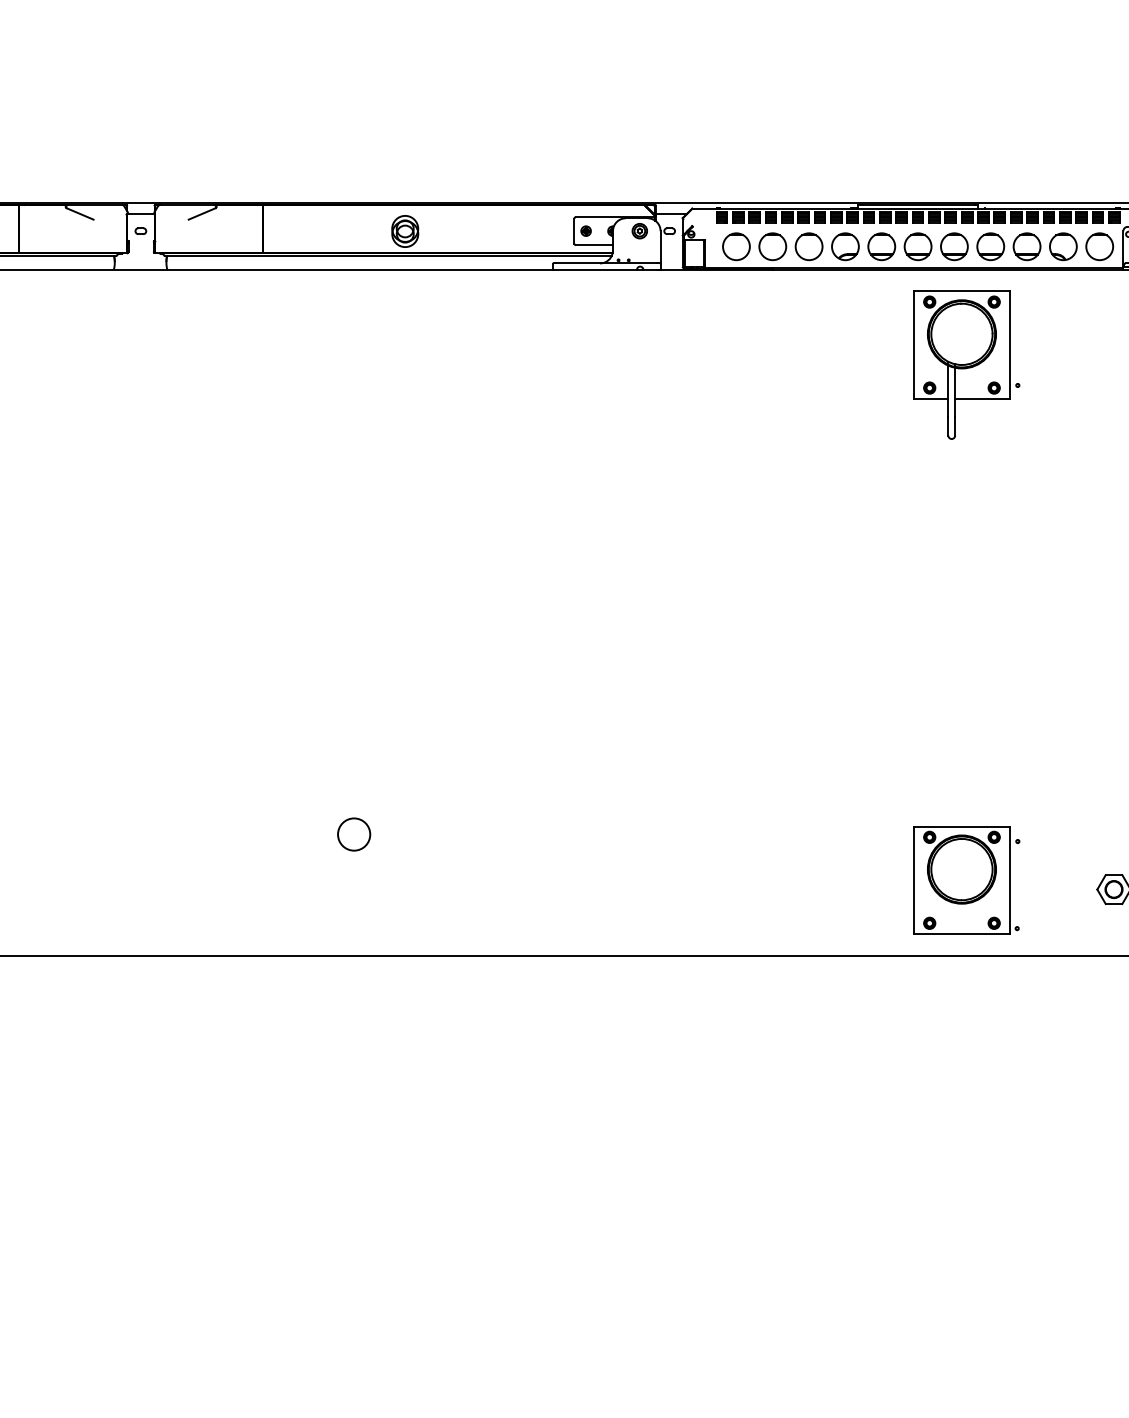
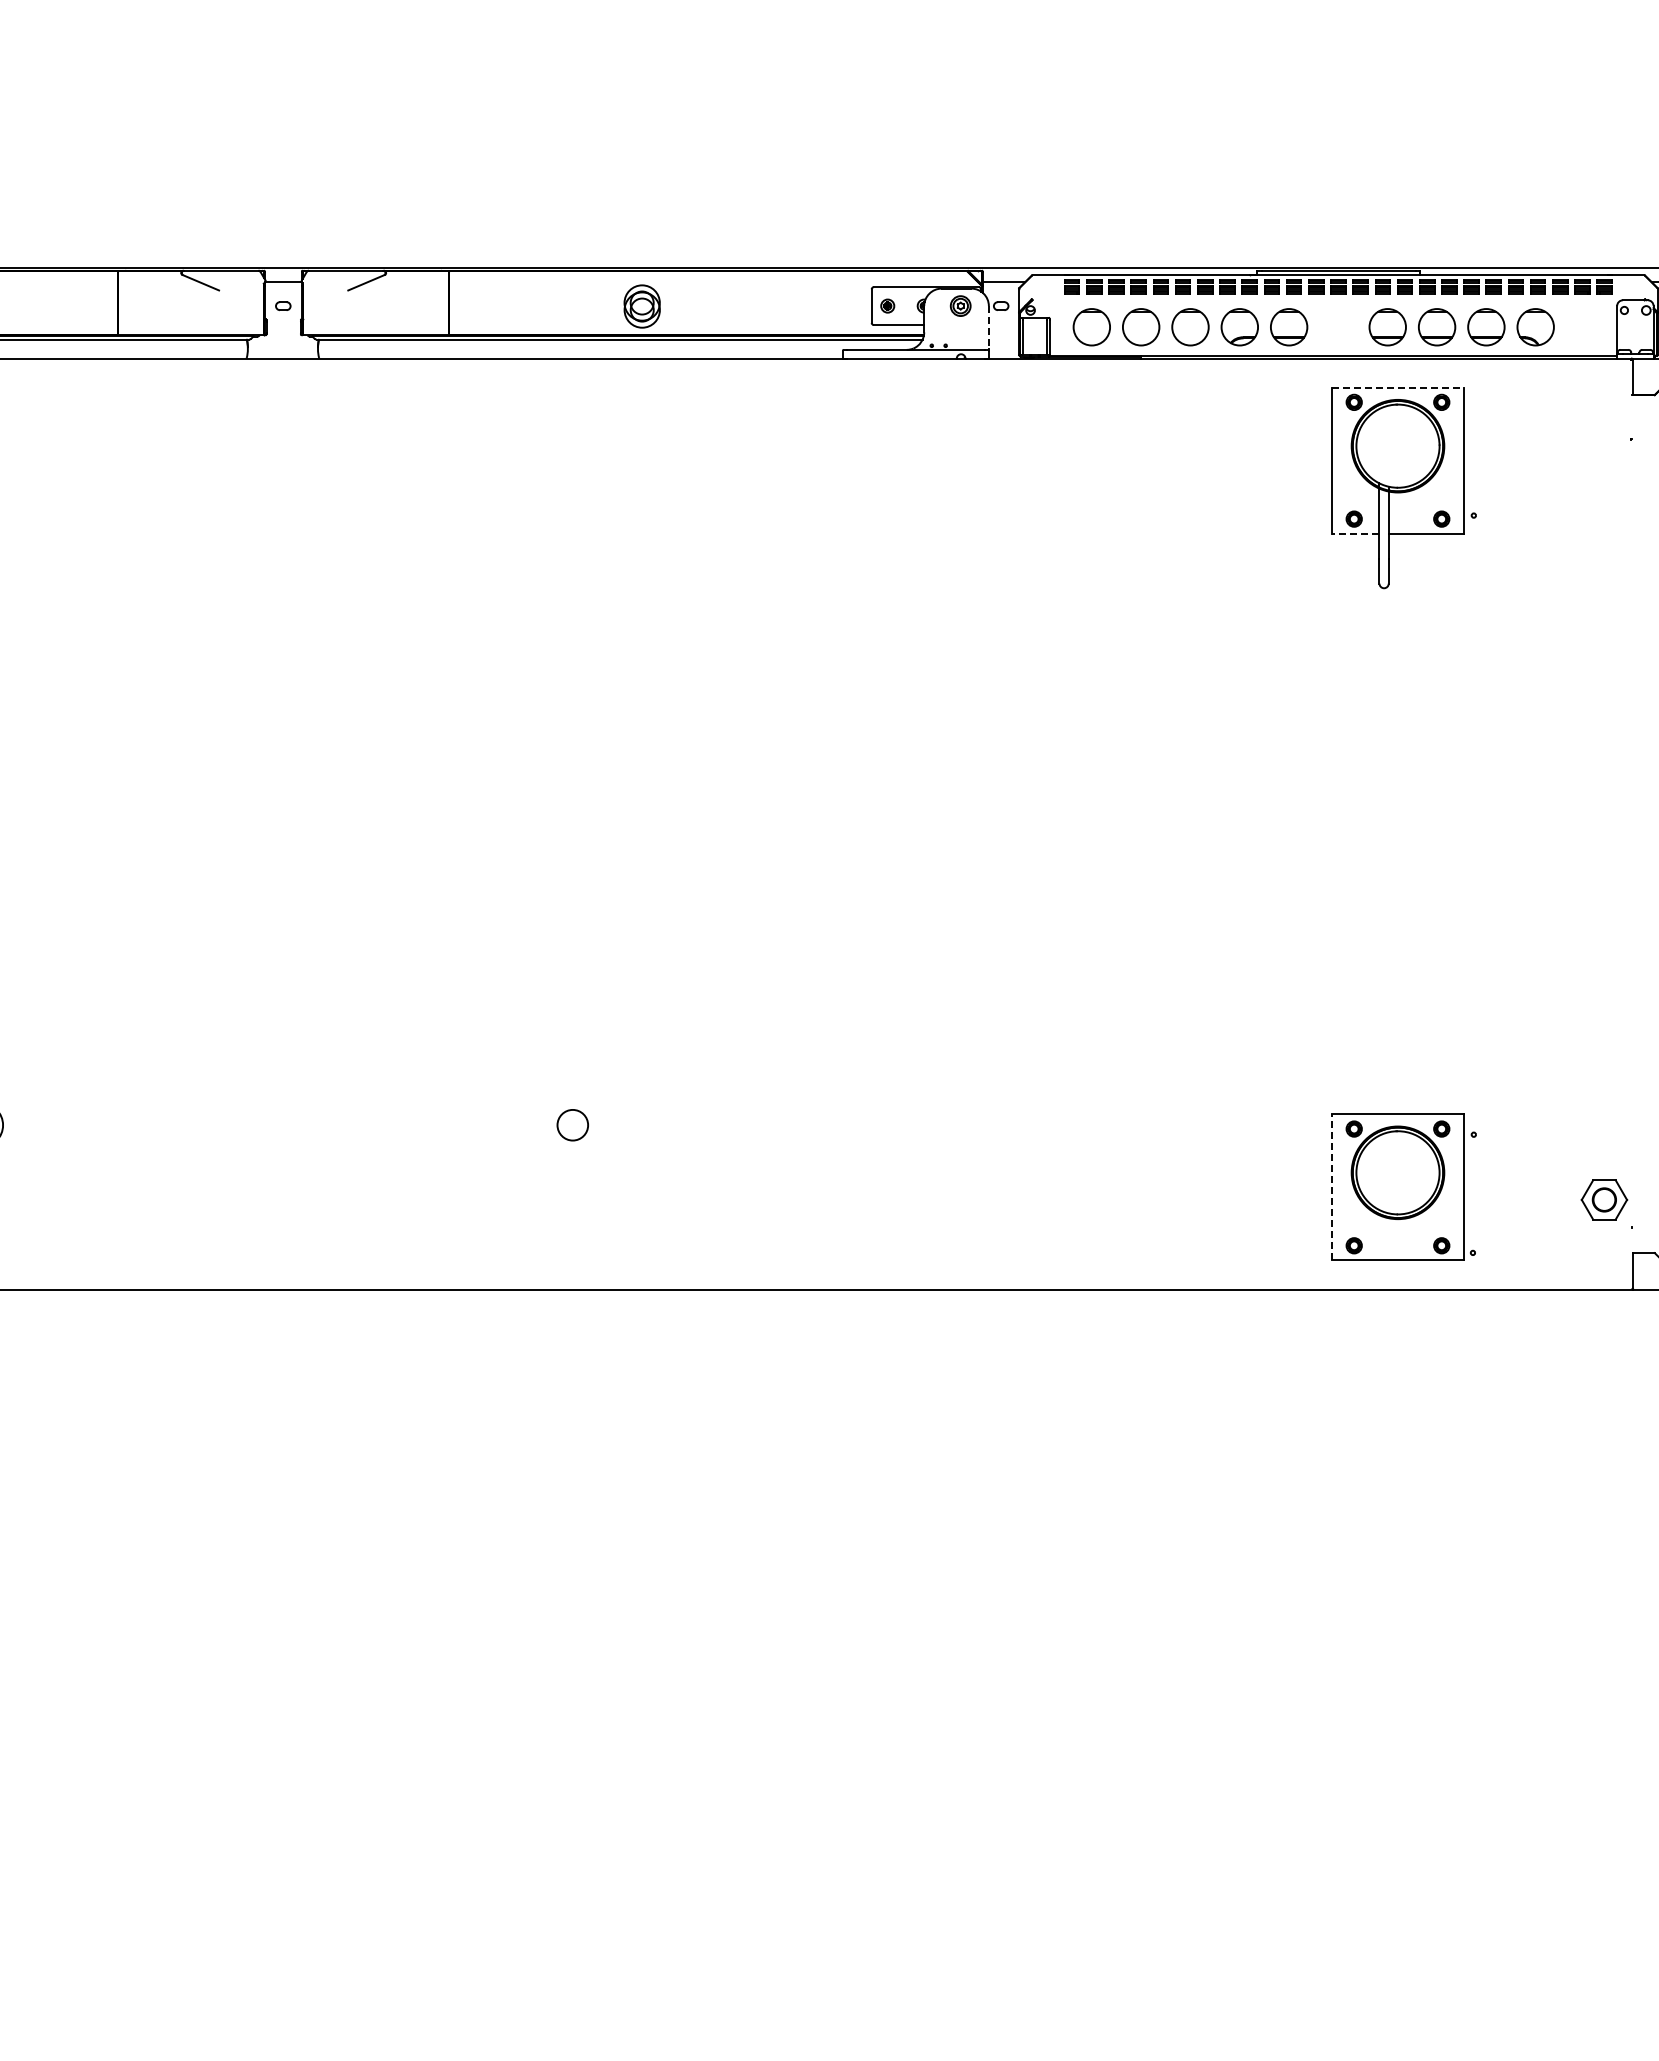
line: (660, 246) -> (988, 327), solid -> dashed
part: (918, 246) -> (1338, 327), removed
part: (1099, 246) -> (1584, 327), removed
line: (962, 291) -> (1398, 387), solid -> dashed
line: (930, 398) -> (1355, 533), solid -> dashed
circle: (353, 834) -> (572, 1125), size x0.7
line: (913, 880) -> (1332, 1187), solid -> dashed

